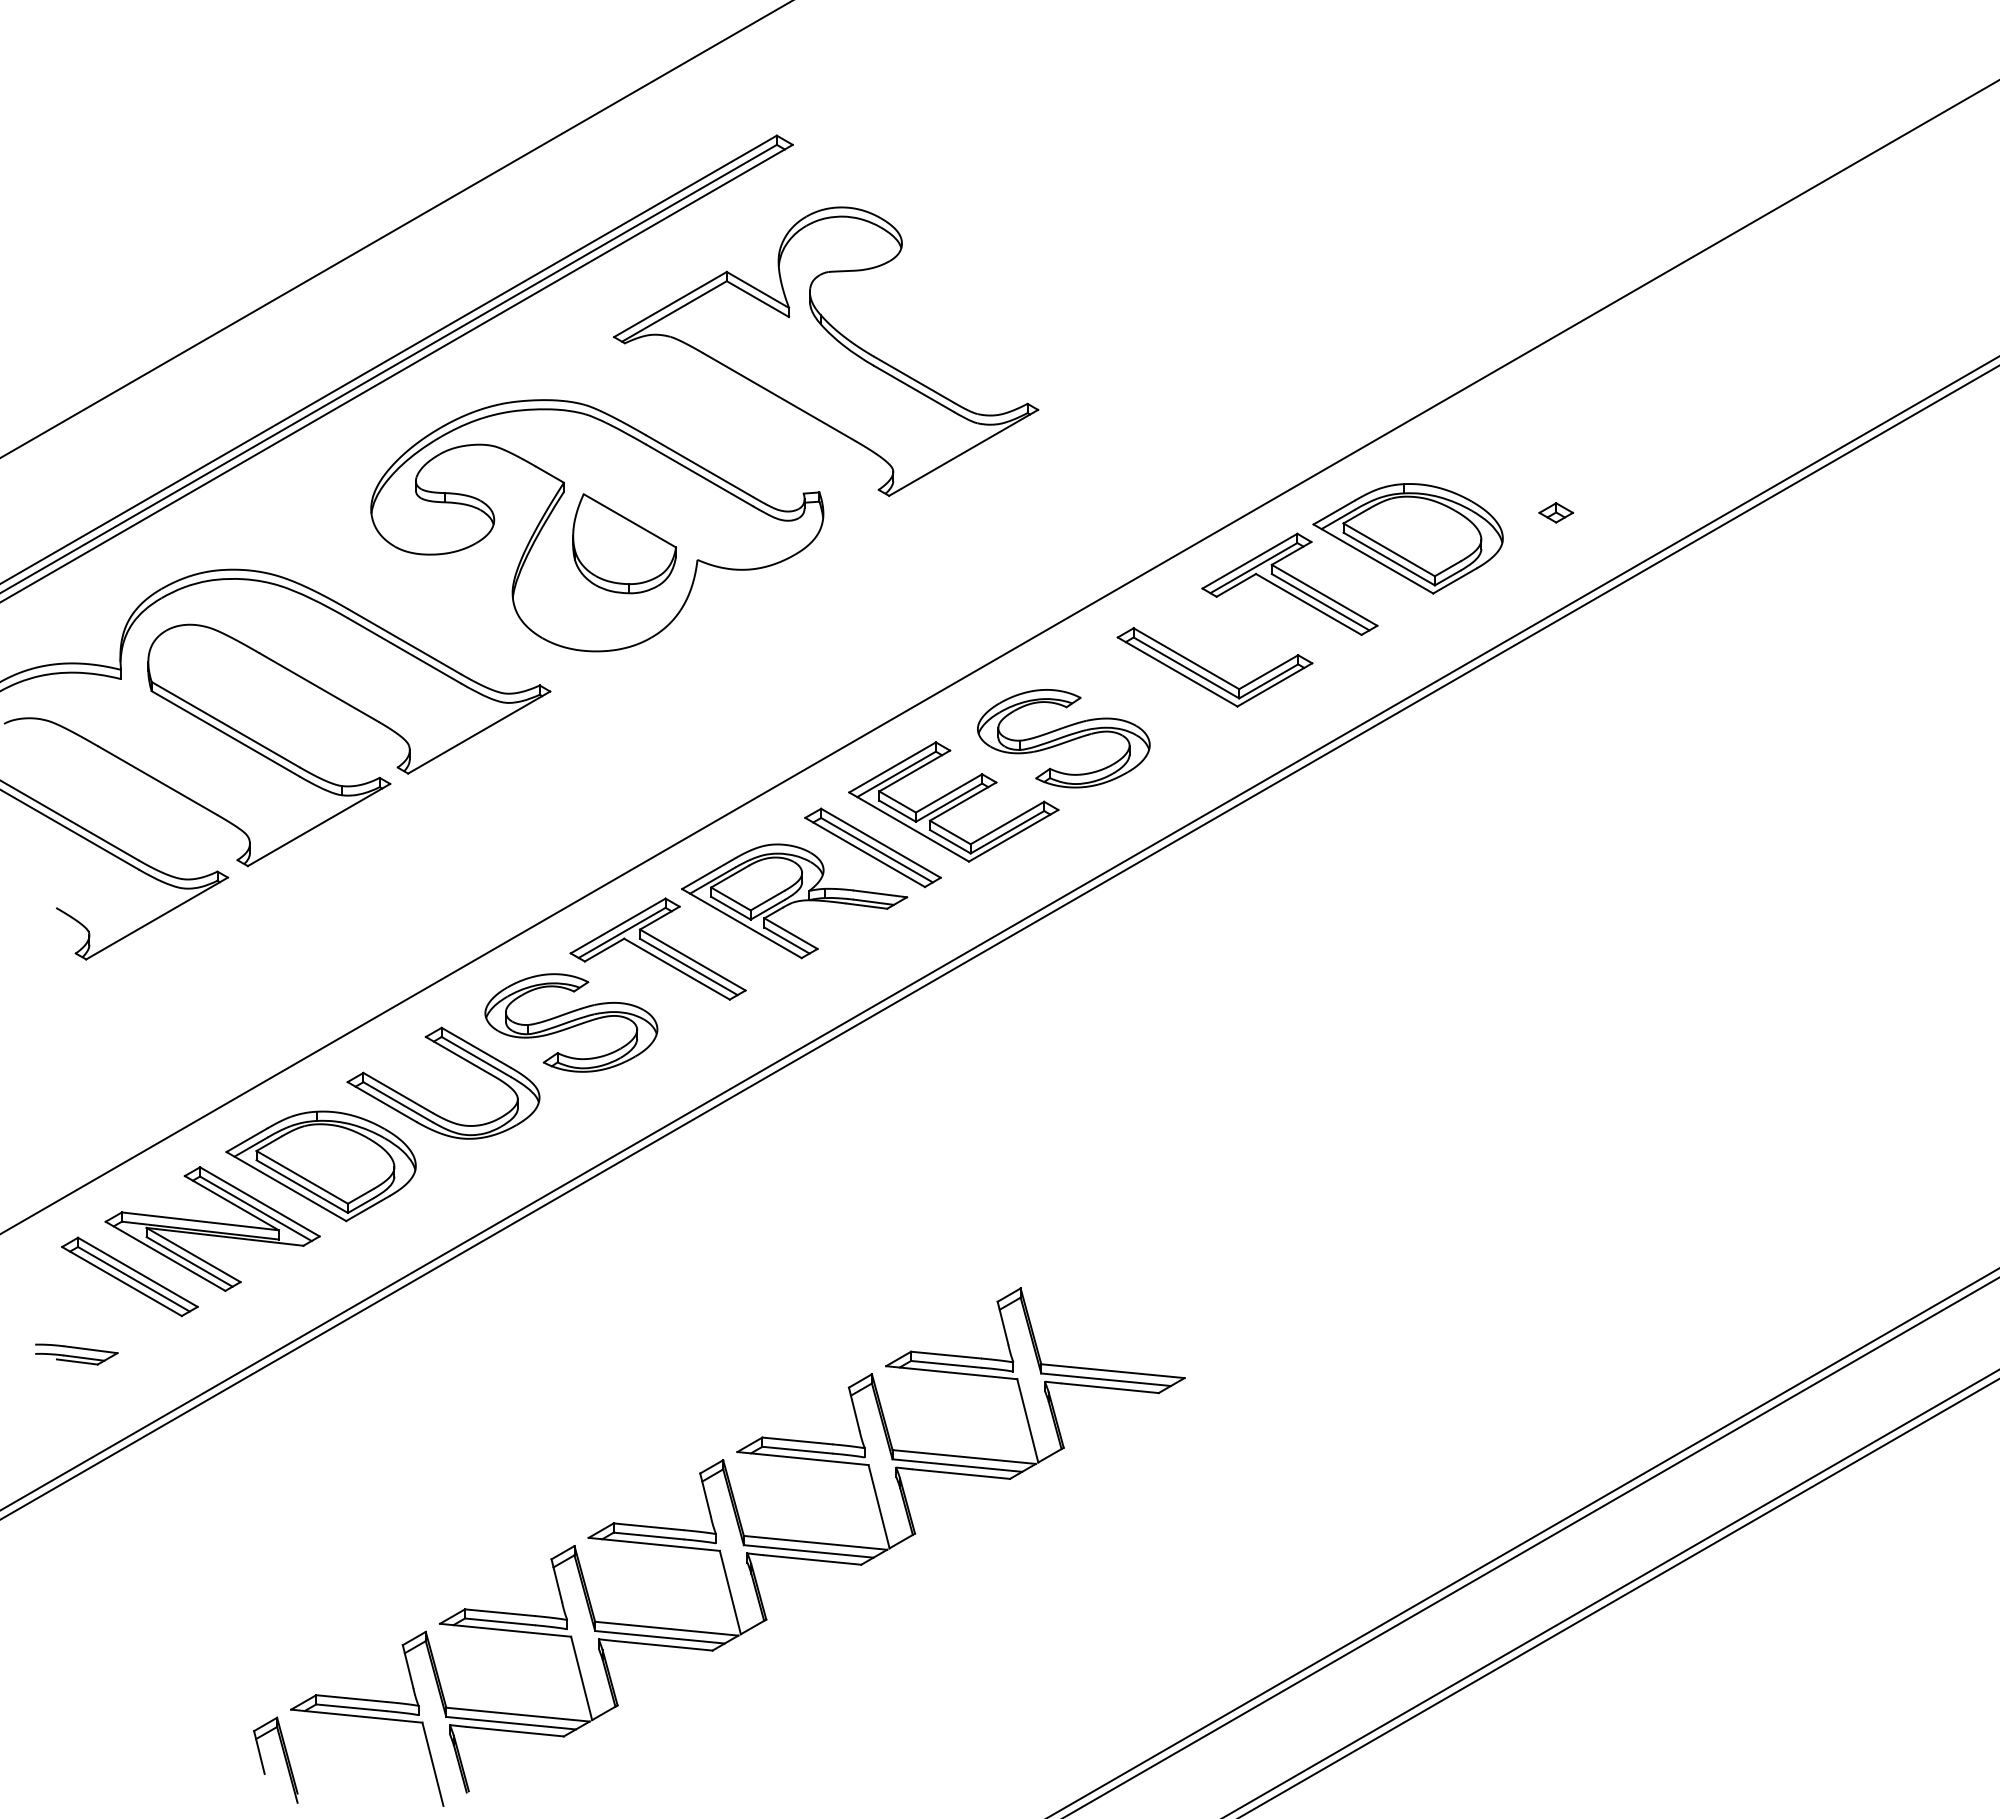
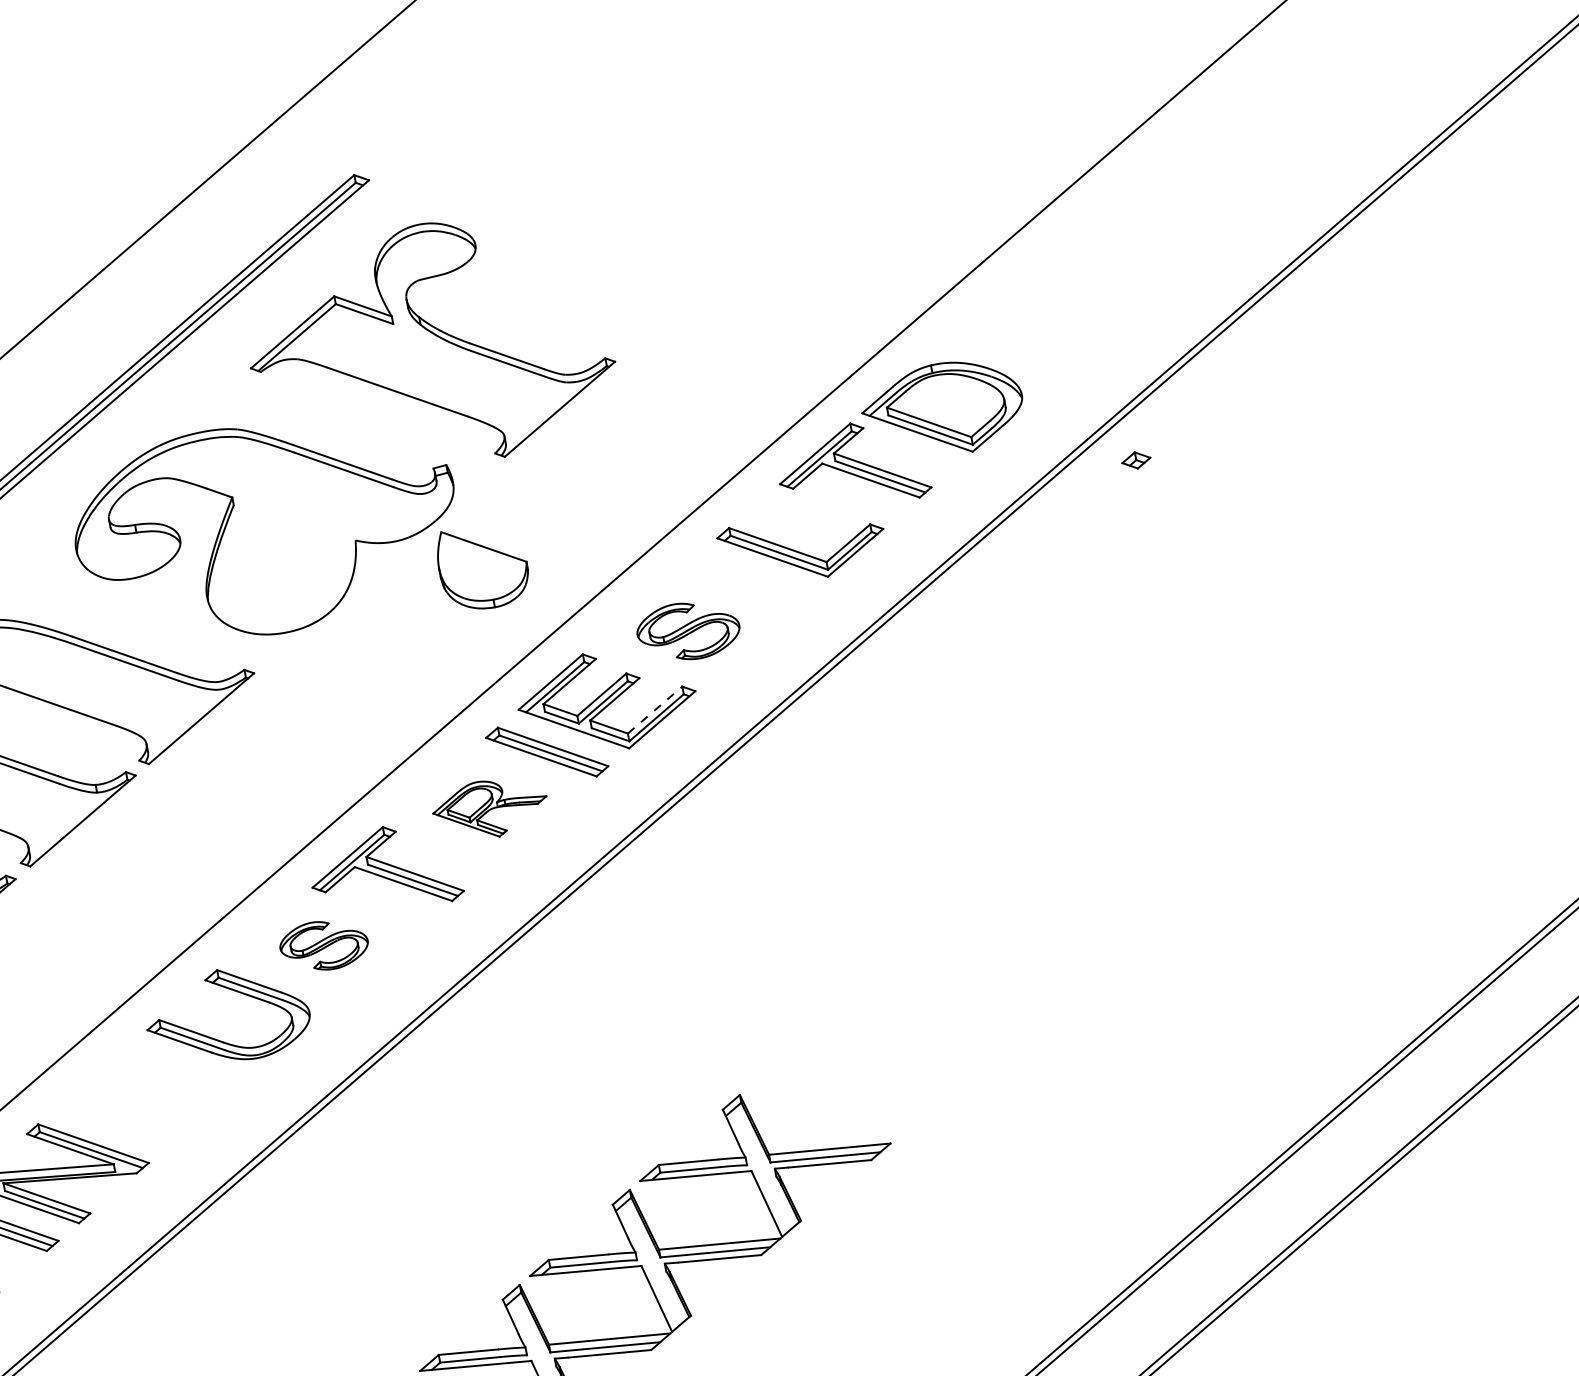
part: (1555, 512) -> (1135, 460), moved
part: (624, 543) -> (482, 566), moved
part: (1063, 738) -> (688, 630), size x0.7
line: (1007, 822) -> (655, 709), solid -> dashed
part: (794, 901) -> (490, 809), size x0.6
part: (571, 1022) -> (324, 945), size x0.6
part: (320, 1166) -> (138, 1104), removed

